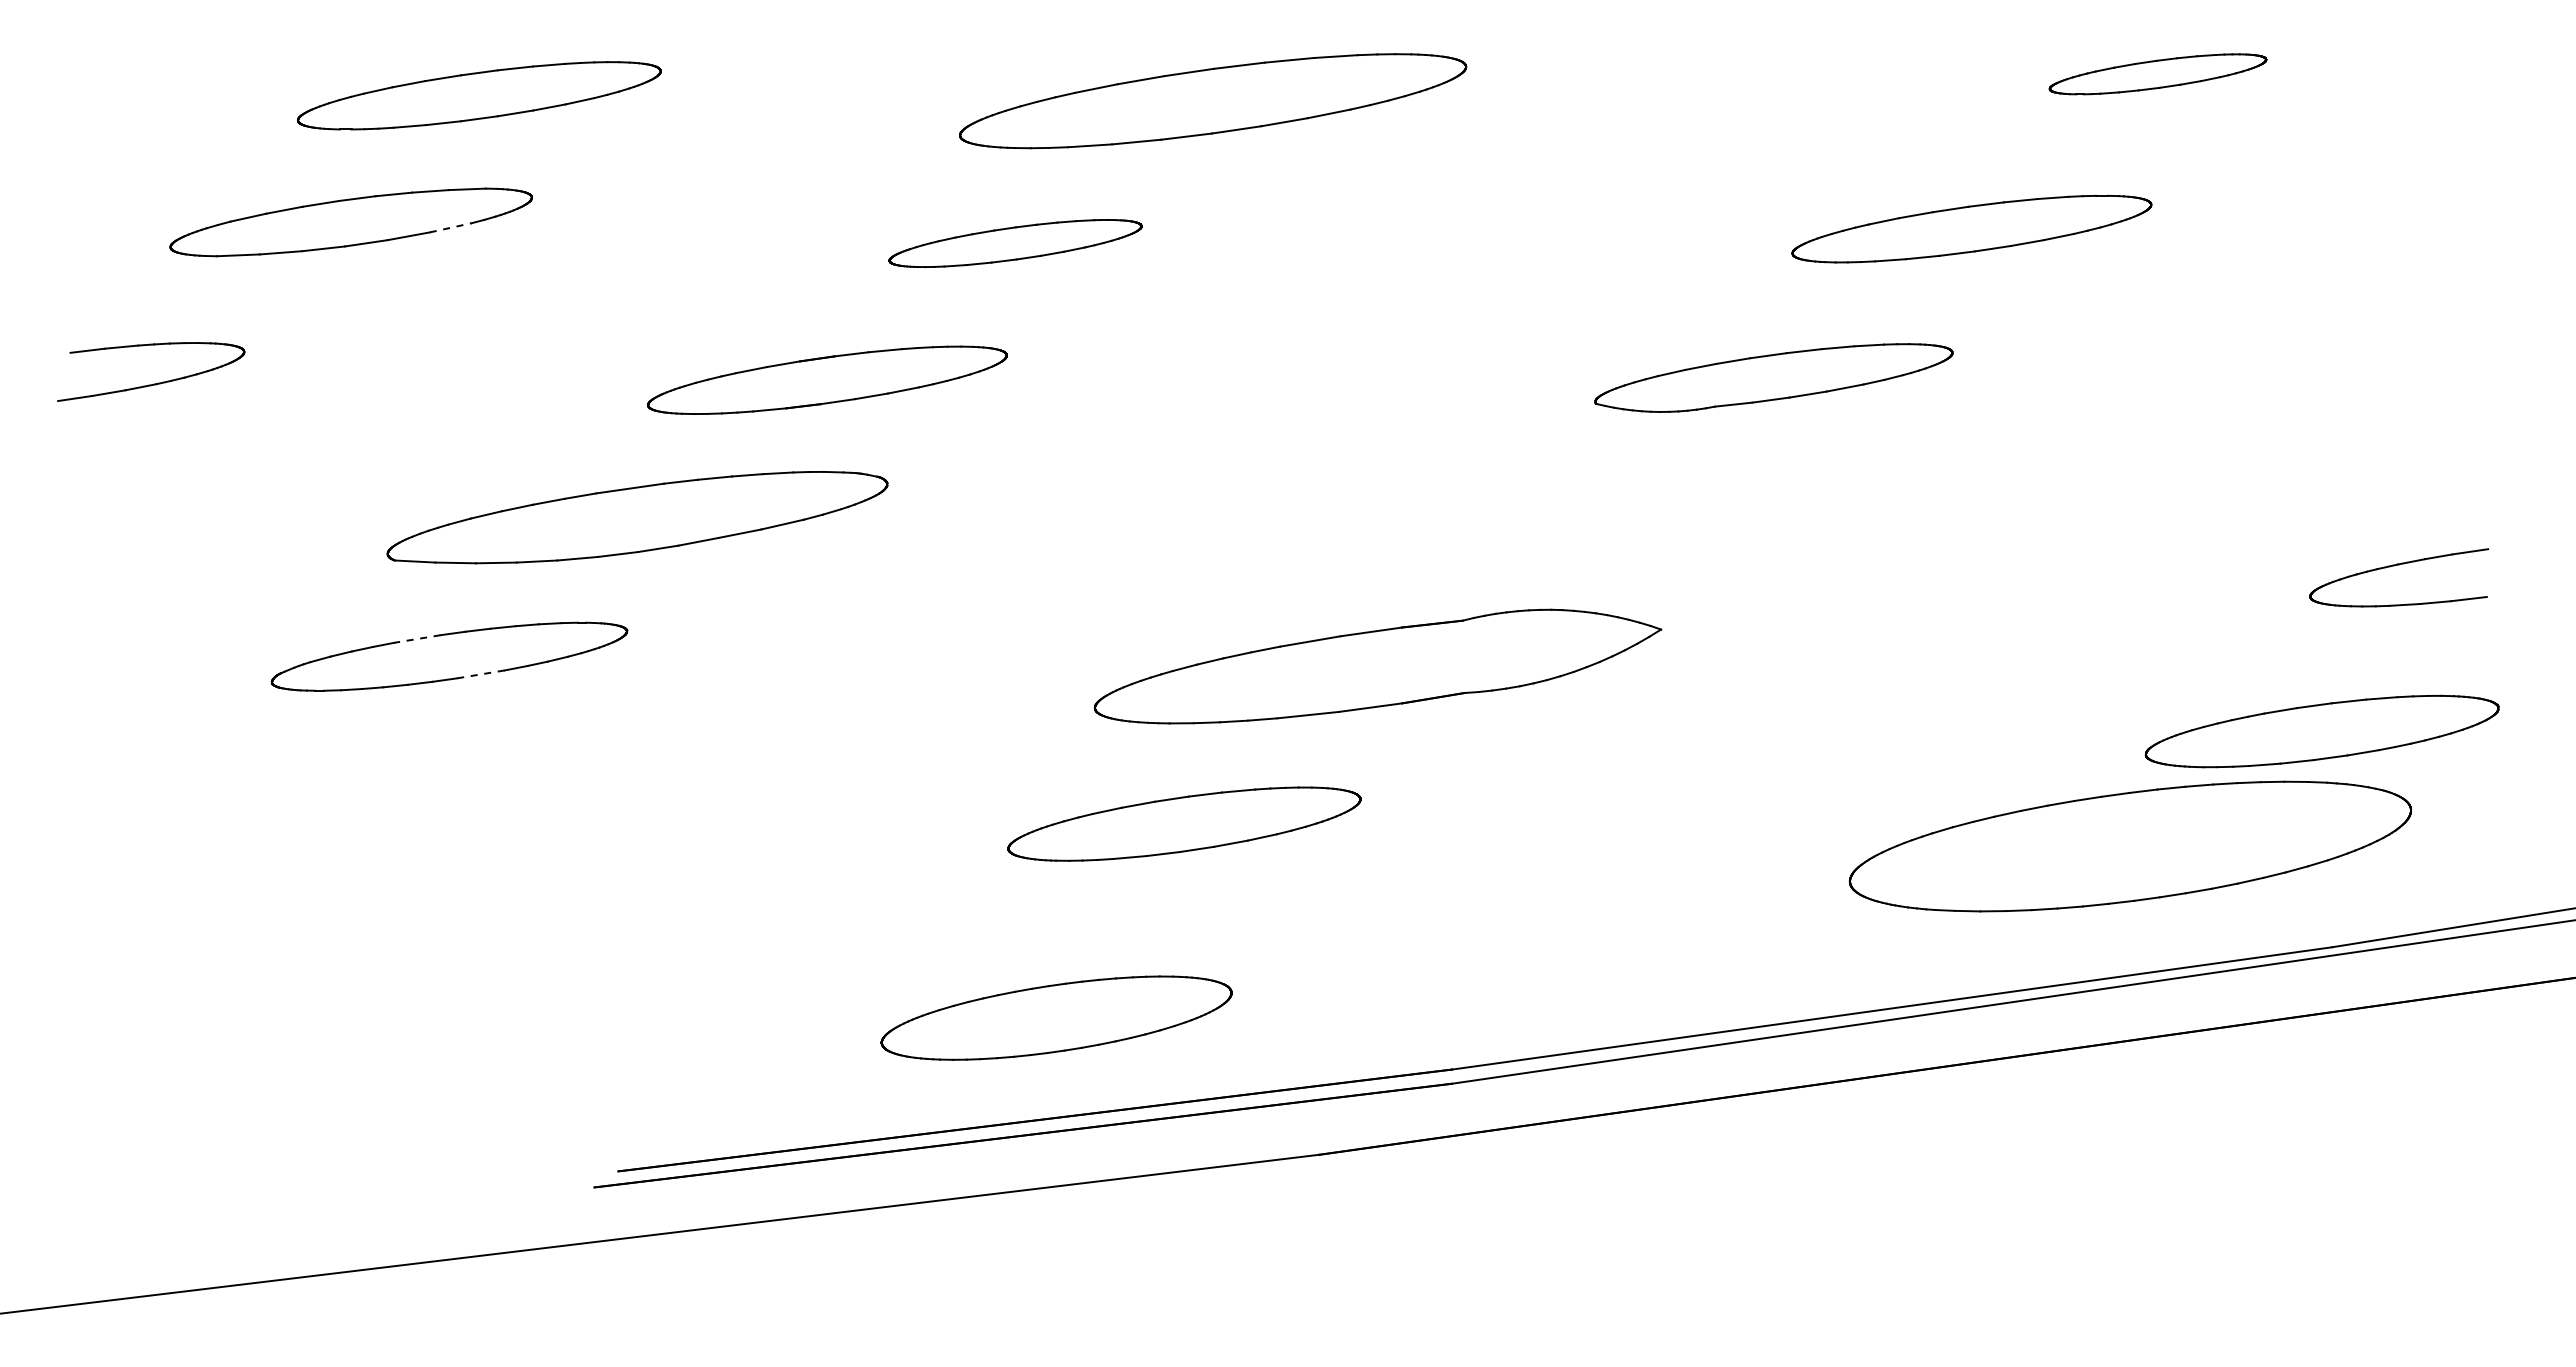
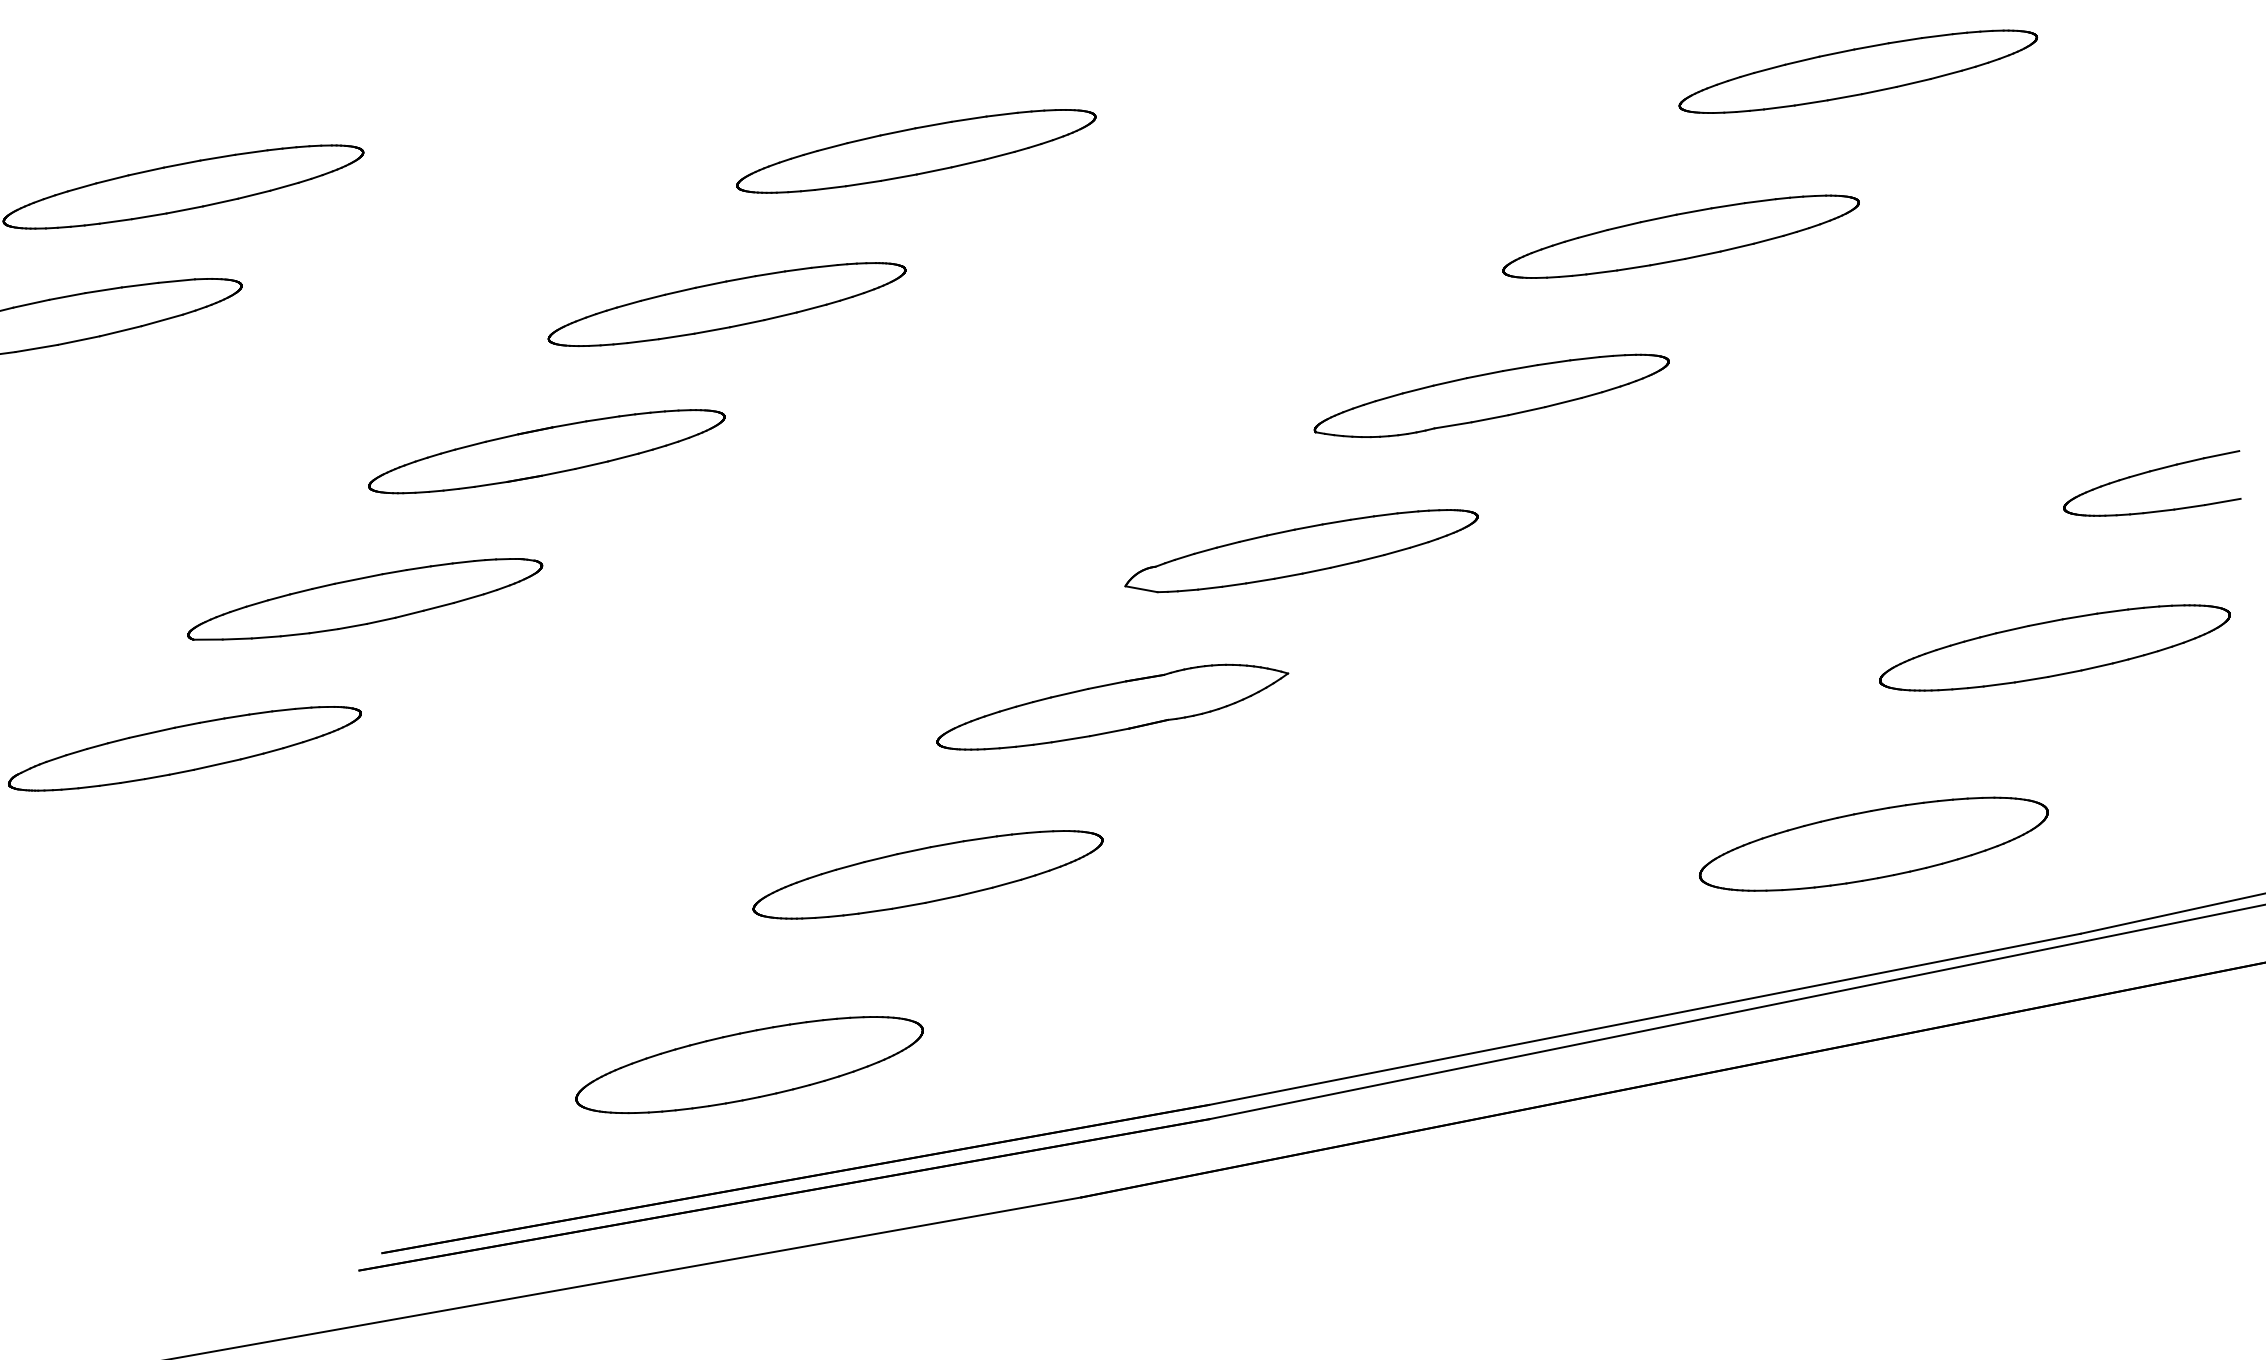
part: (2157, 74) -> (1857, 72), size x1.67
part: (1212, 100) -> (915, 150), size x0.71
line: (451, 227) -> (162, 320), dashed -> solid
part: (1015, 243) -> (727, 304), size x1.43
part: (637, 517) -> (364, 599), size x0.71
part: (1575, 521) -> (1301, 550), added
part: (2399, 565) -> (2151, 472), moved
line: (416, 639) -> (151, 733), dashed -> solid
part: (1378, 665) -> (1112, 705), size x0.62
line: (481, 674) -> (217, 764), dashed -> solid
part: (2321, 731) -> (2054, 648), moved
part: (2130, 846) -> (1873, 844), size x0.62
part: (1056, 1017) -> (749, 1064), moved

